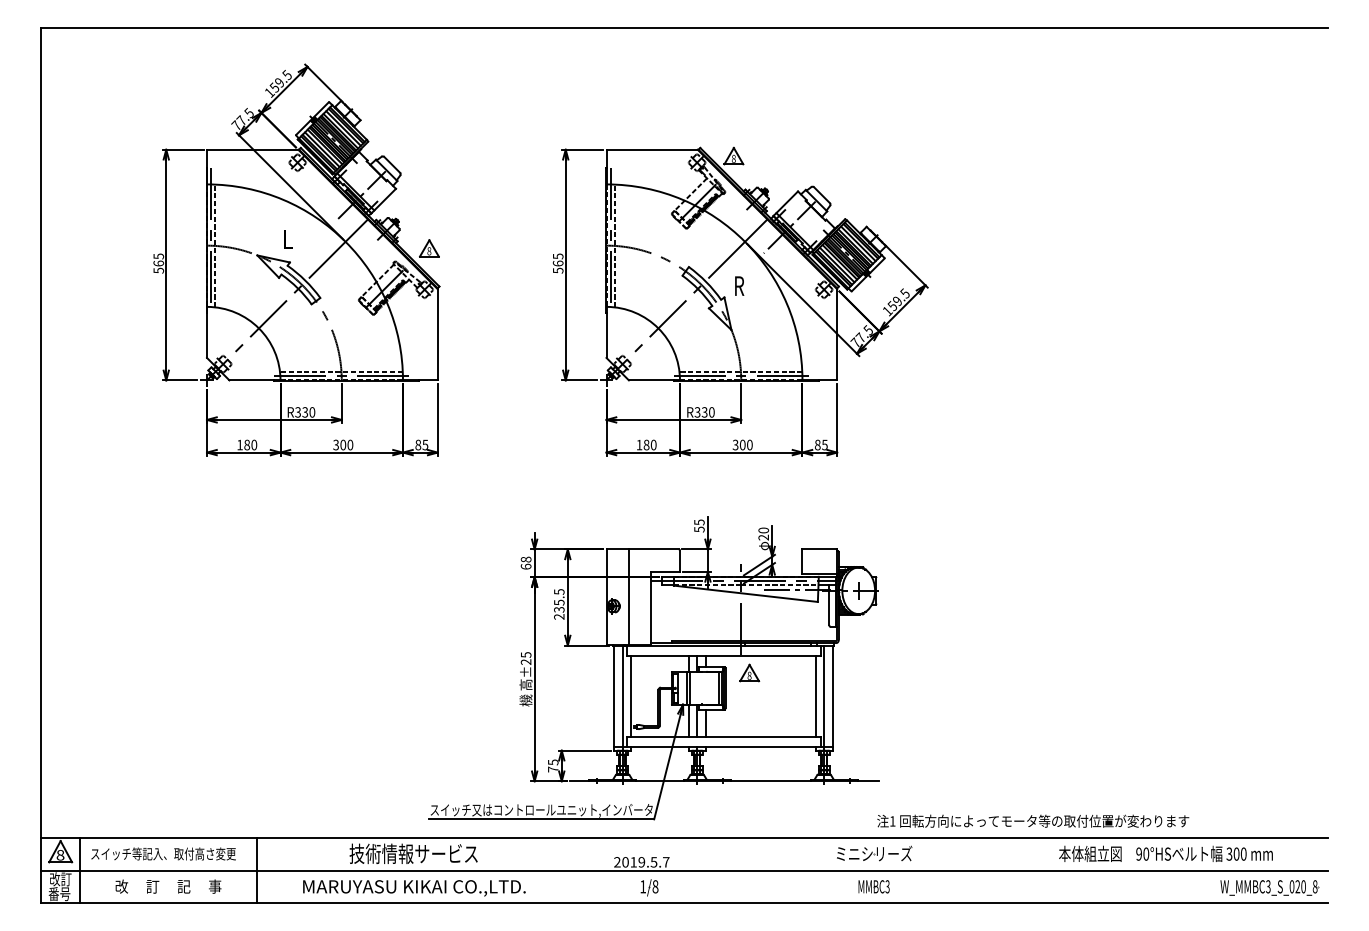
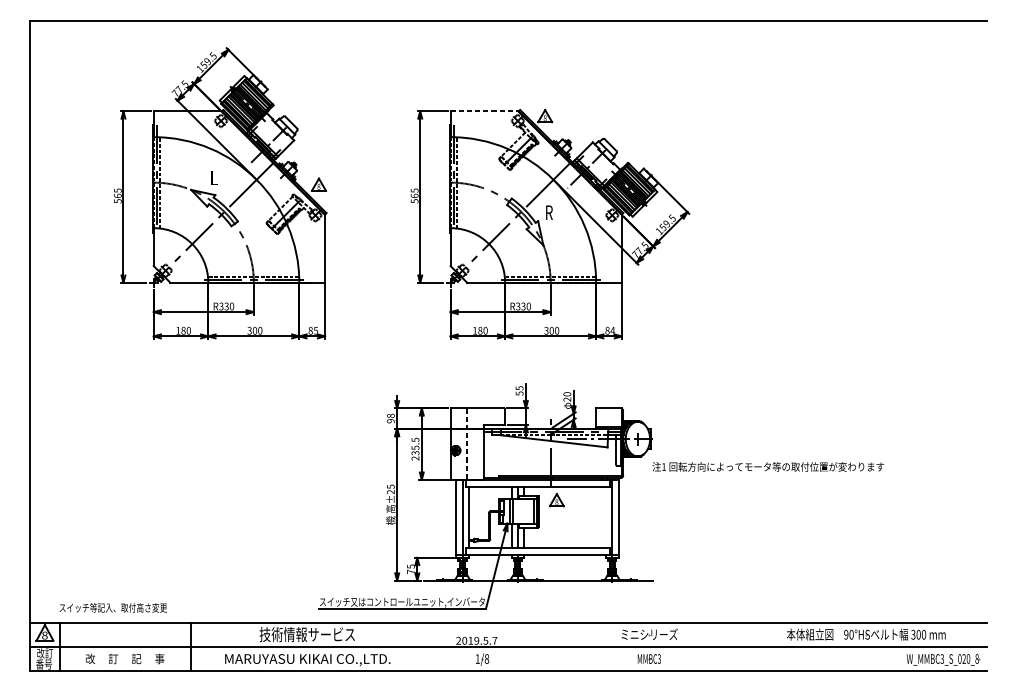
line: (653, 149) -> (485, 111), solid -> dashed
text: (824, 444) -> (612, 330), 85 -> 84
text: (525, 566) -> (390, 421), 68 -> 98
line: (628, 597) -> (466, 444), solid -> dashed
line: (815, 695) -> (605, 516), removed
text: (1033, 820) -> (768, 466), moved
text: (163, 853) -> (113, 607), moved

